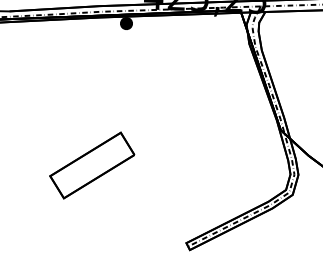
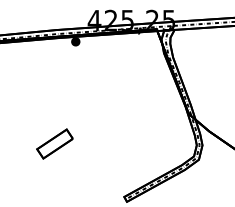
part: (91, 164) -> (54, 143), size x0.6

